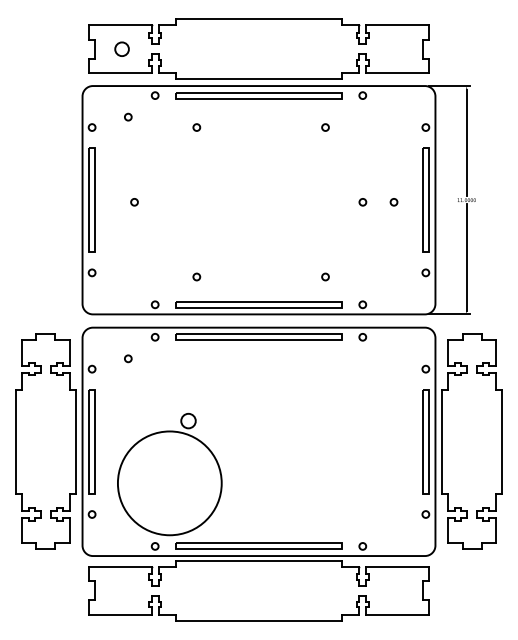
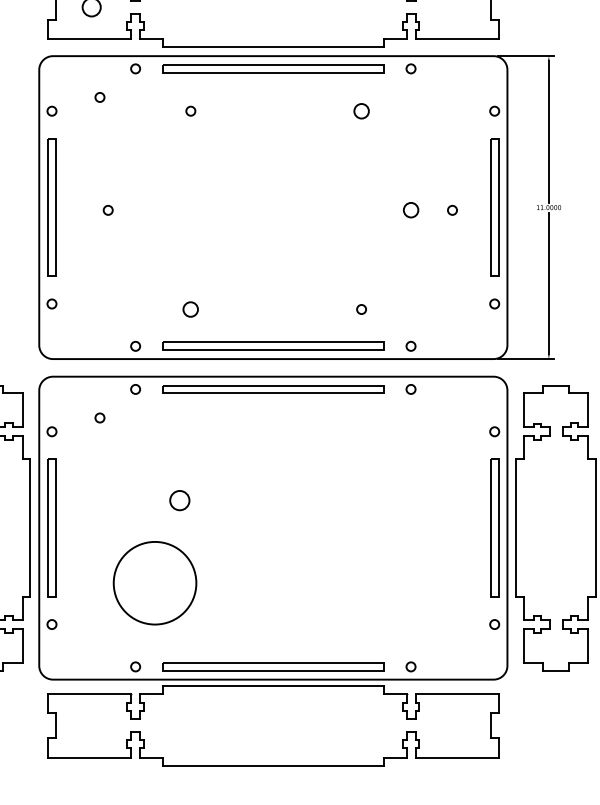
circle: (325, 127) -> (361, 111), size x1.6
circle: (362, 202) -> (410, 210), size x1.6
circle: (196, 276) -> (190, 308), size x1.6
circle: (169, 483) -> (154, 583), size x0.6

